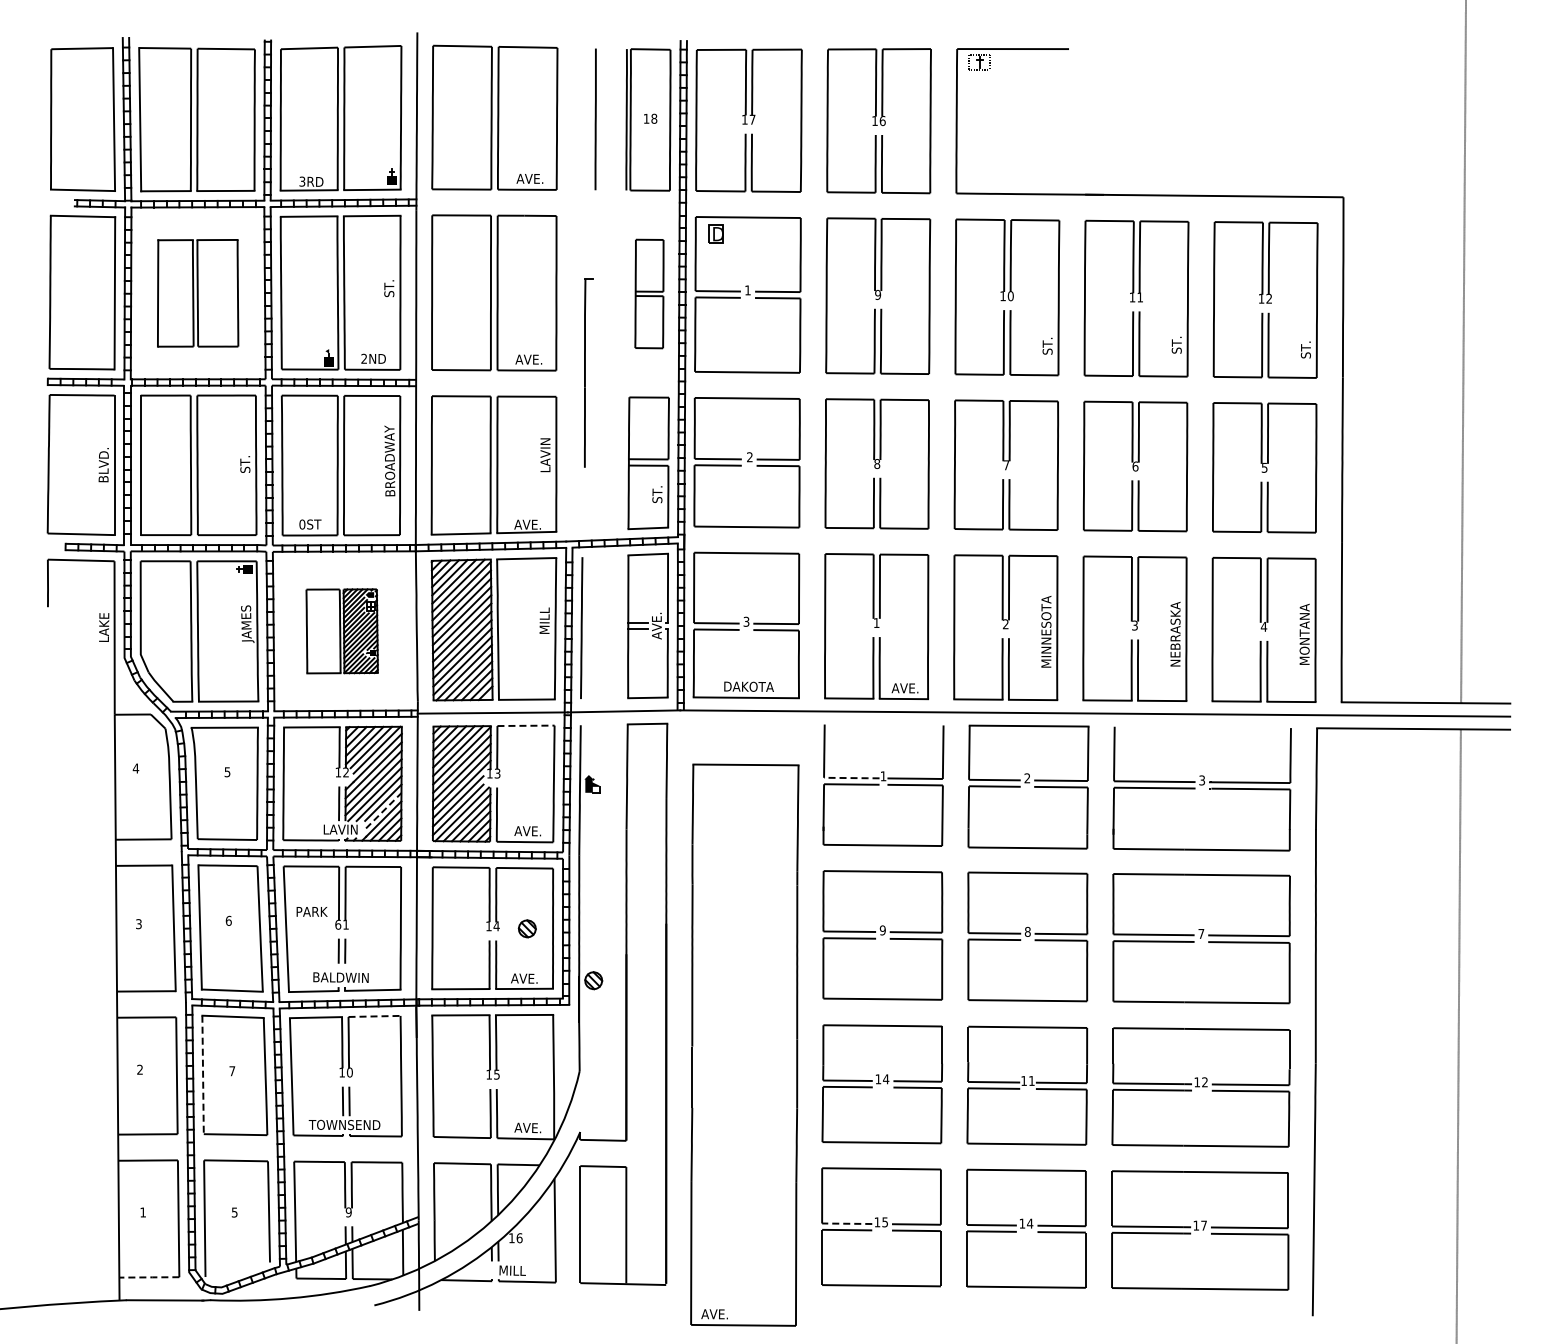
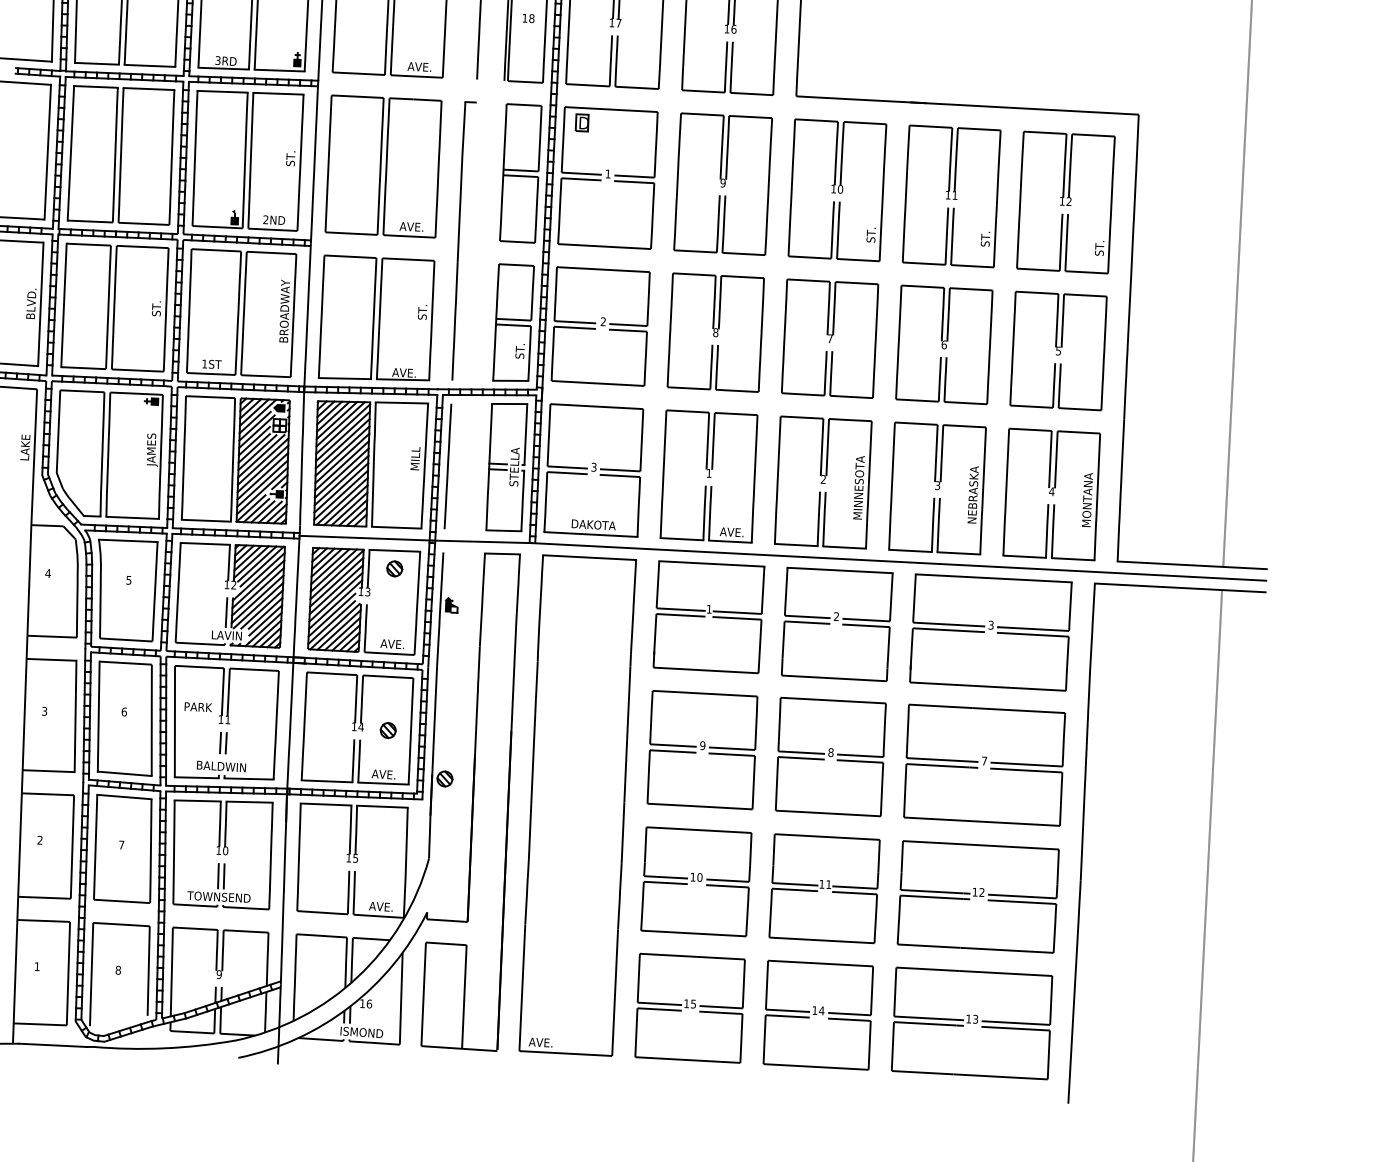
part: (197, 293) -> (120, 155), size x1.43
part: (649, 293) -> (520, 173), size x1.43
part: (588, 372) -> (463, 240), size x1.67
text: (545, 455) -> (422, 312), LAVIN -> ST.
text: (302, 524) -> (204, 364), 0ST -> 1ST
text: (656, 625) -> (514, 467), AVE. -> STELLA
part: (341, 631) -> (235, 460), size x1.67
line: (883, 724) -> (711, 563), added
line: (526, 725) -> (395, 550), dashed -> solid
line: (1202, 727) -> (993, 578), added
part: (526, 745) -> (394, 568), added
line: (851, 778) -> (680, 610), dashed -> solid
line: (384, 810) -> (266, 620), dashed -> solid
text: (338, 924) -> (221, 719), 61 -> 11
line: (375, 1016) -> (250, 802), dashed -> solid
part: (744, 1044) -> (577, 804), moved
line: (203, 1075) -> (95, 847), dashed -> solid
text: (886, 1079) -> (700, 877), 14 -> 10
text: (234, 1212) -> (118, 970), 5 -> 8
line: (846, 1223) -> (659, 1003), dashed -> solid
text: (1203, 1225) -> (975, 1019), 17 -> 13
text: (512, 1270) -> (361, 1032), MILL -> ISMOND
line: (149, 1277) -> (40, 1024), dashed -> solid

